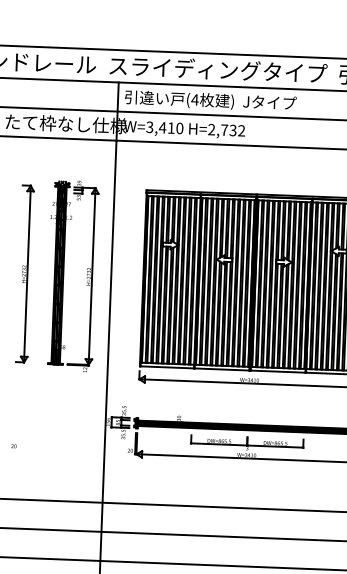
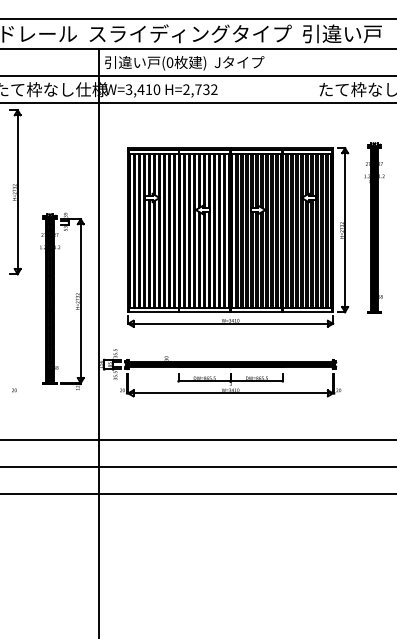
text: (194, 99) -> (169, 62), (4 -> (0
part: (25, 274) -> (15, 192), moved
part: (63, 275) -> (54, 301), moved

